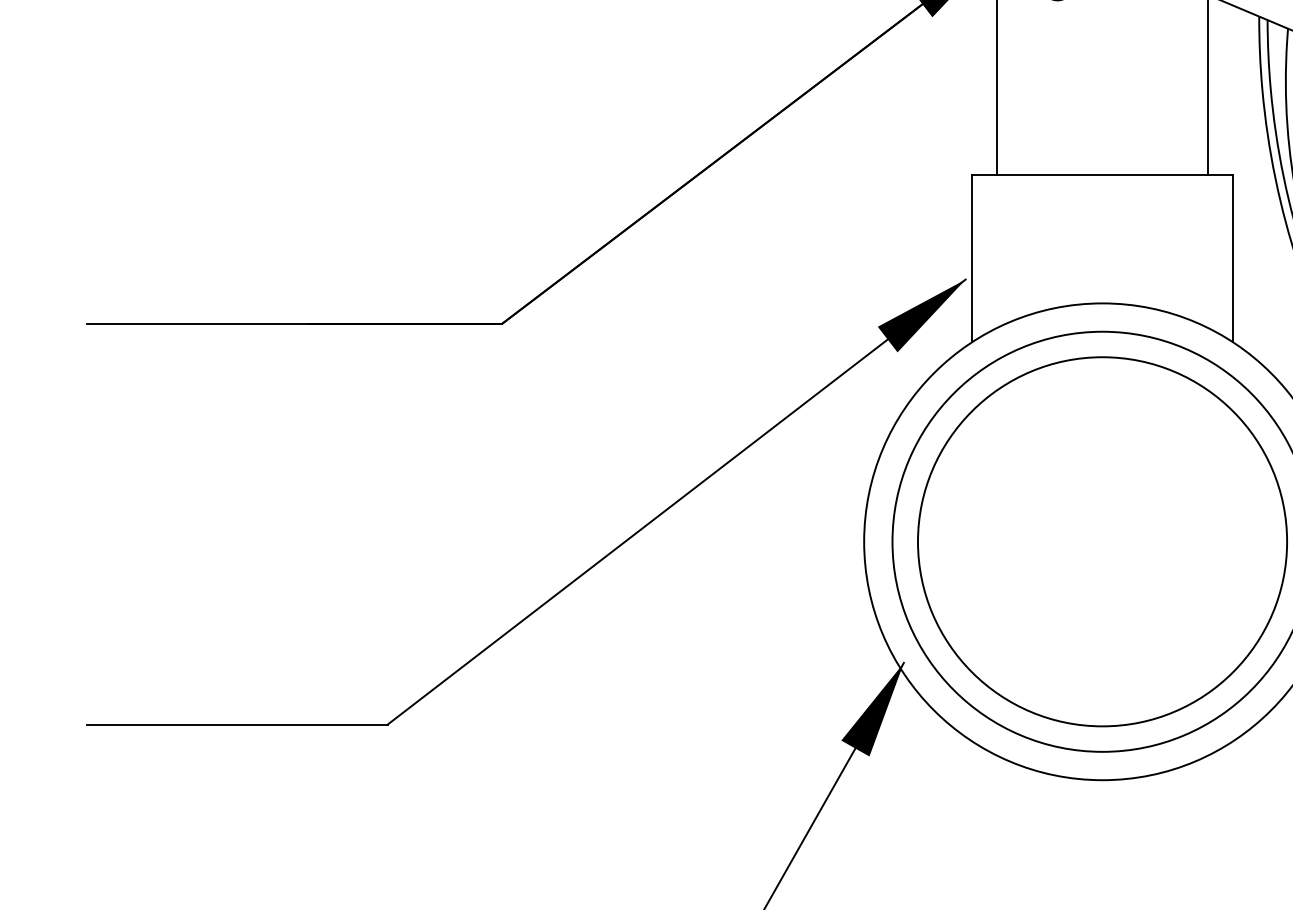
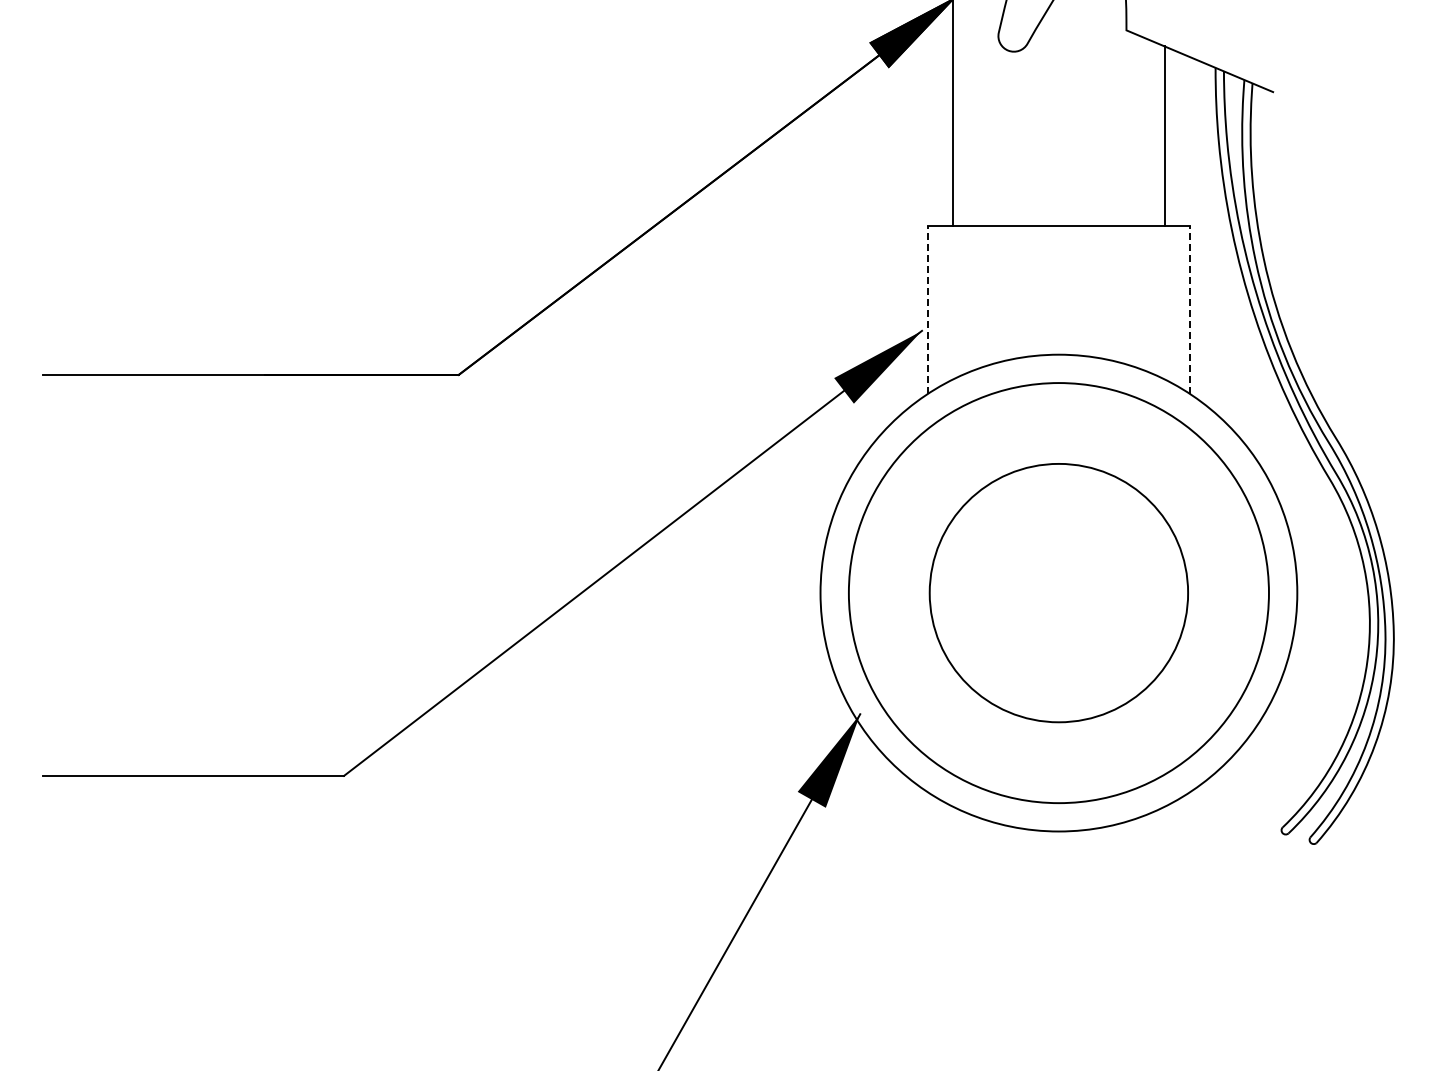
line: (972, 258) -> (928, 309), solid -> dashed
line: (1233, 258) -> (1189, 309), solid -> dashed
circle: (1102, 541) -> (1058, 592), size x0.7

